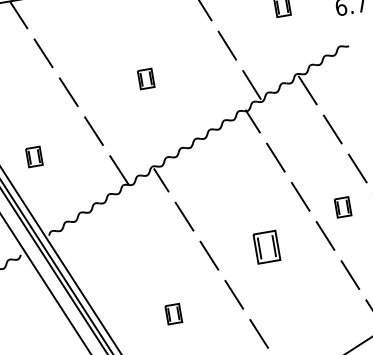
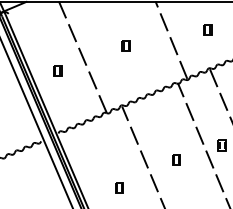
part: (144, 78) -> (125, 45), moved
part: (33, 156) -> (57, 70), moved
part: (266, 246) -> (176, 159), size x0.62

